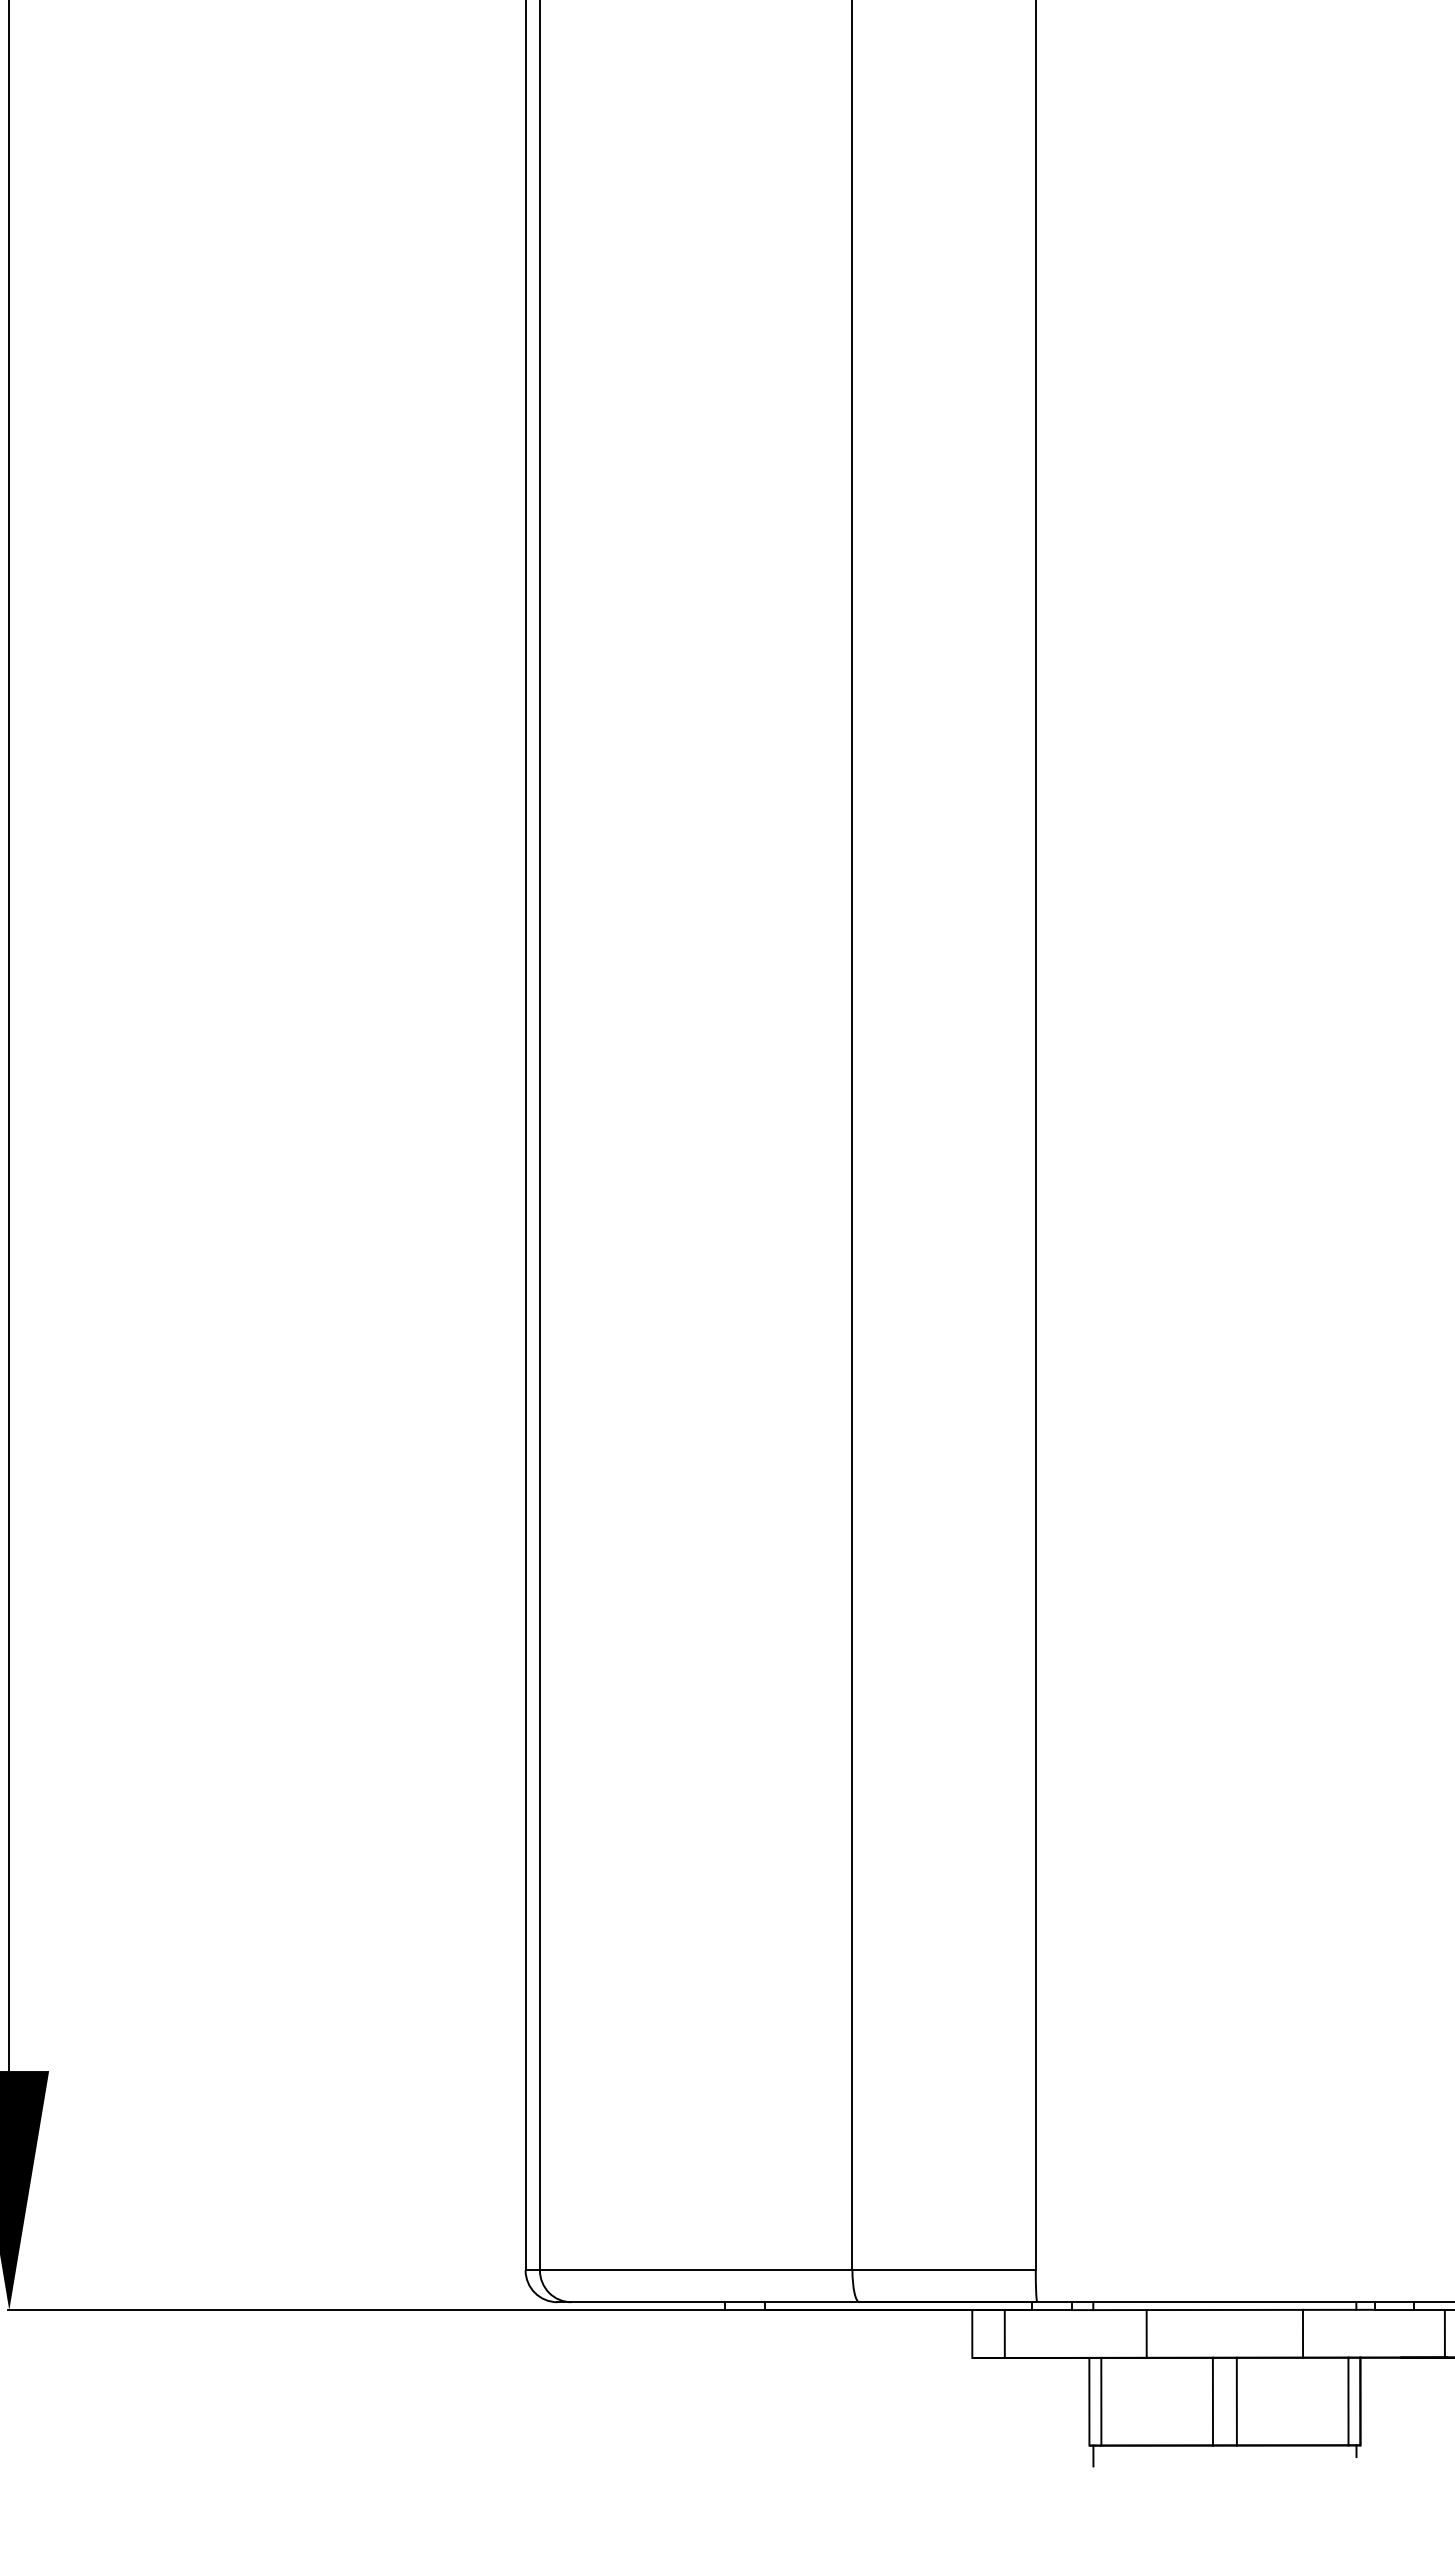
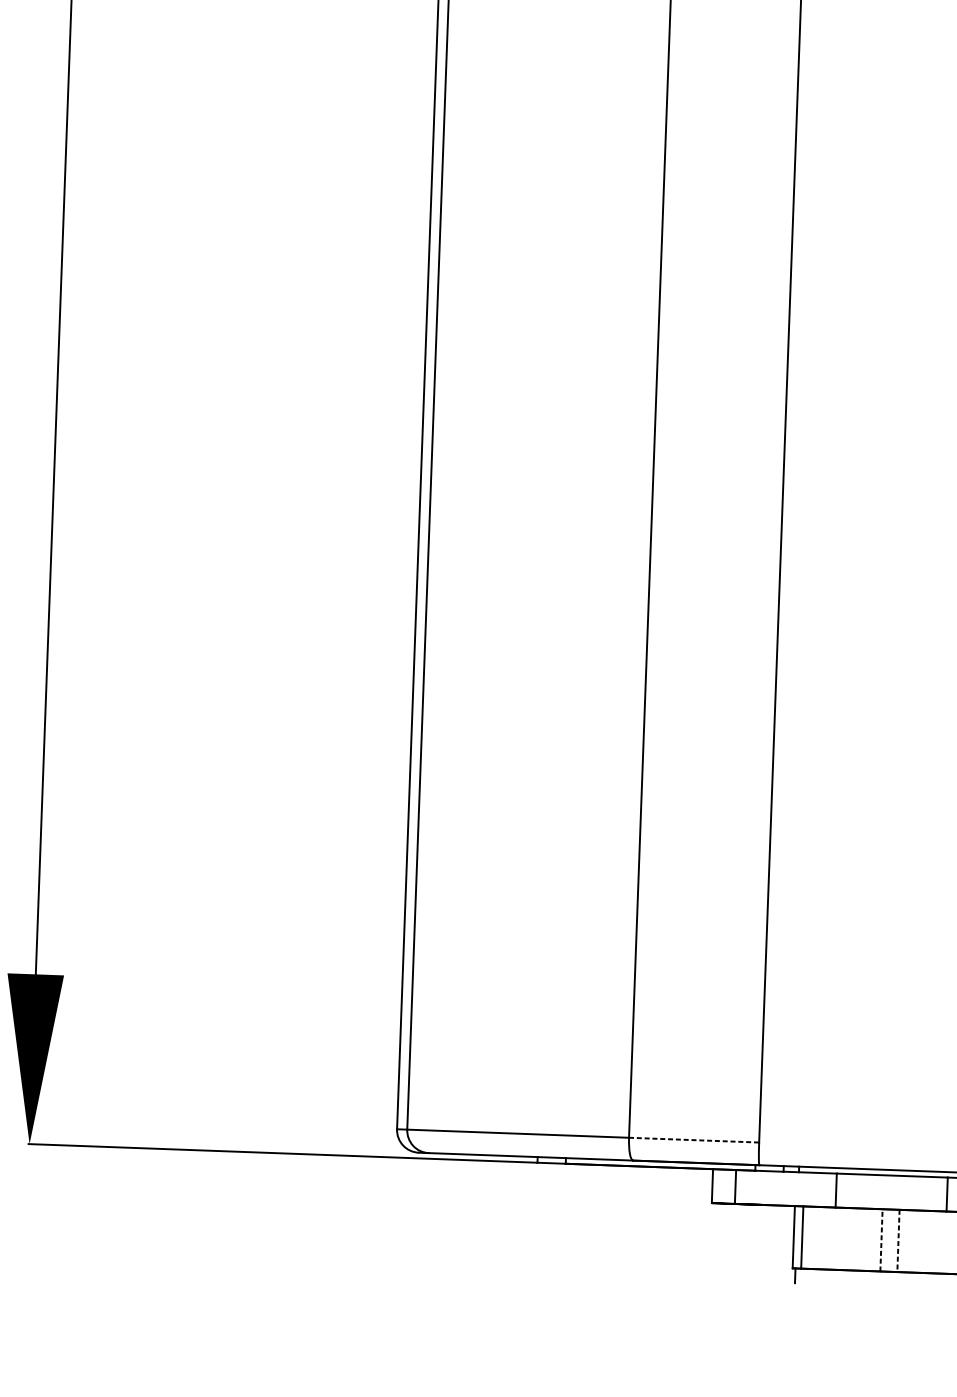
line: (944, 2270) -> (694, 1140), solid -> dashed
line: (1212, 2401) -> (881, 1240), solid -> dashed
line: (1236, 2401) -> (898, 1240), solid -> dashed

